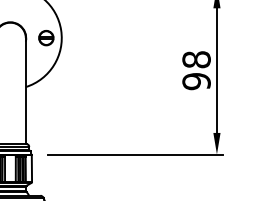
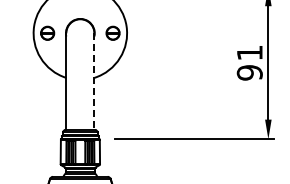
text: (196, 59) -> (249, 52), 98 -> 91
line: (25, 92) -> (94, 82), solid -> dashed

